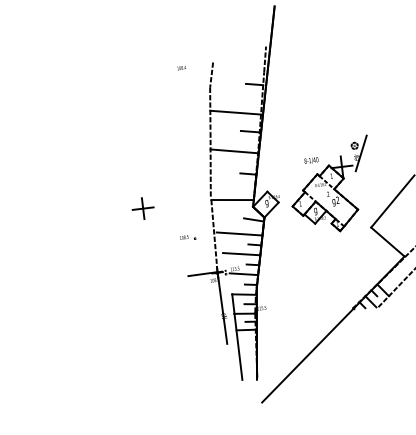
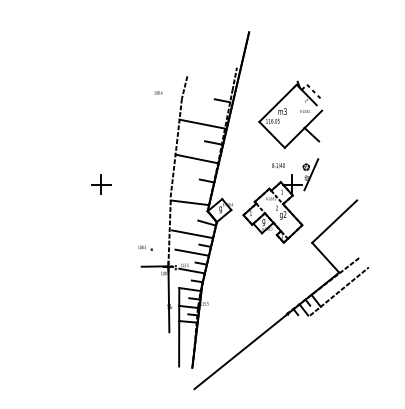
text: (181, 67) -> (158, 92), moved
part: (330, 90) -> (290, 114), added
text: (311, 160) -> (278, 165), moved
part: (143, 208) -> (101, 184), moved
part: (187, 237) -> (145, 247), moved

